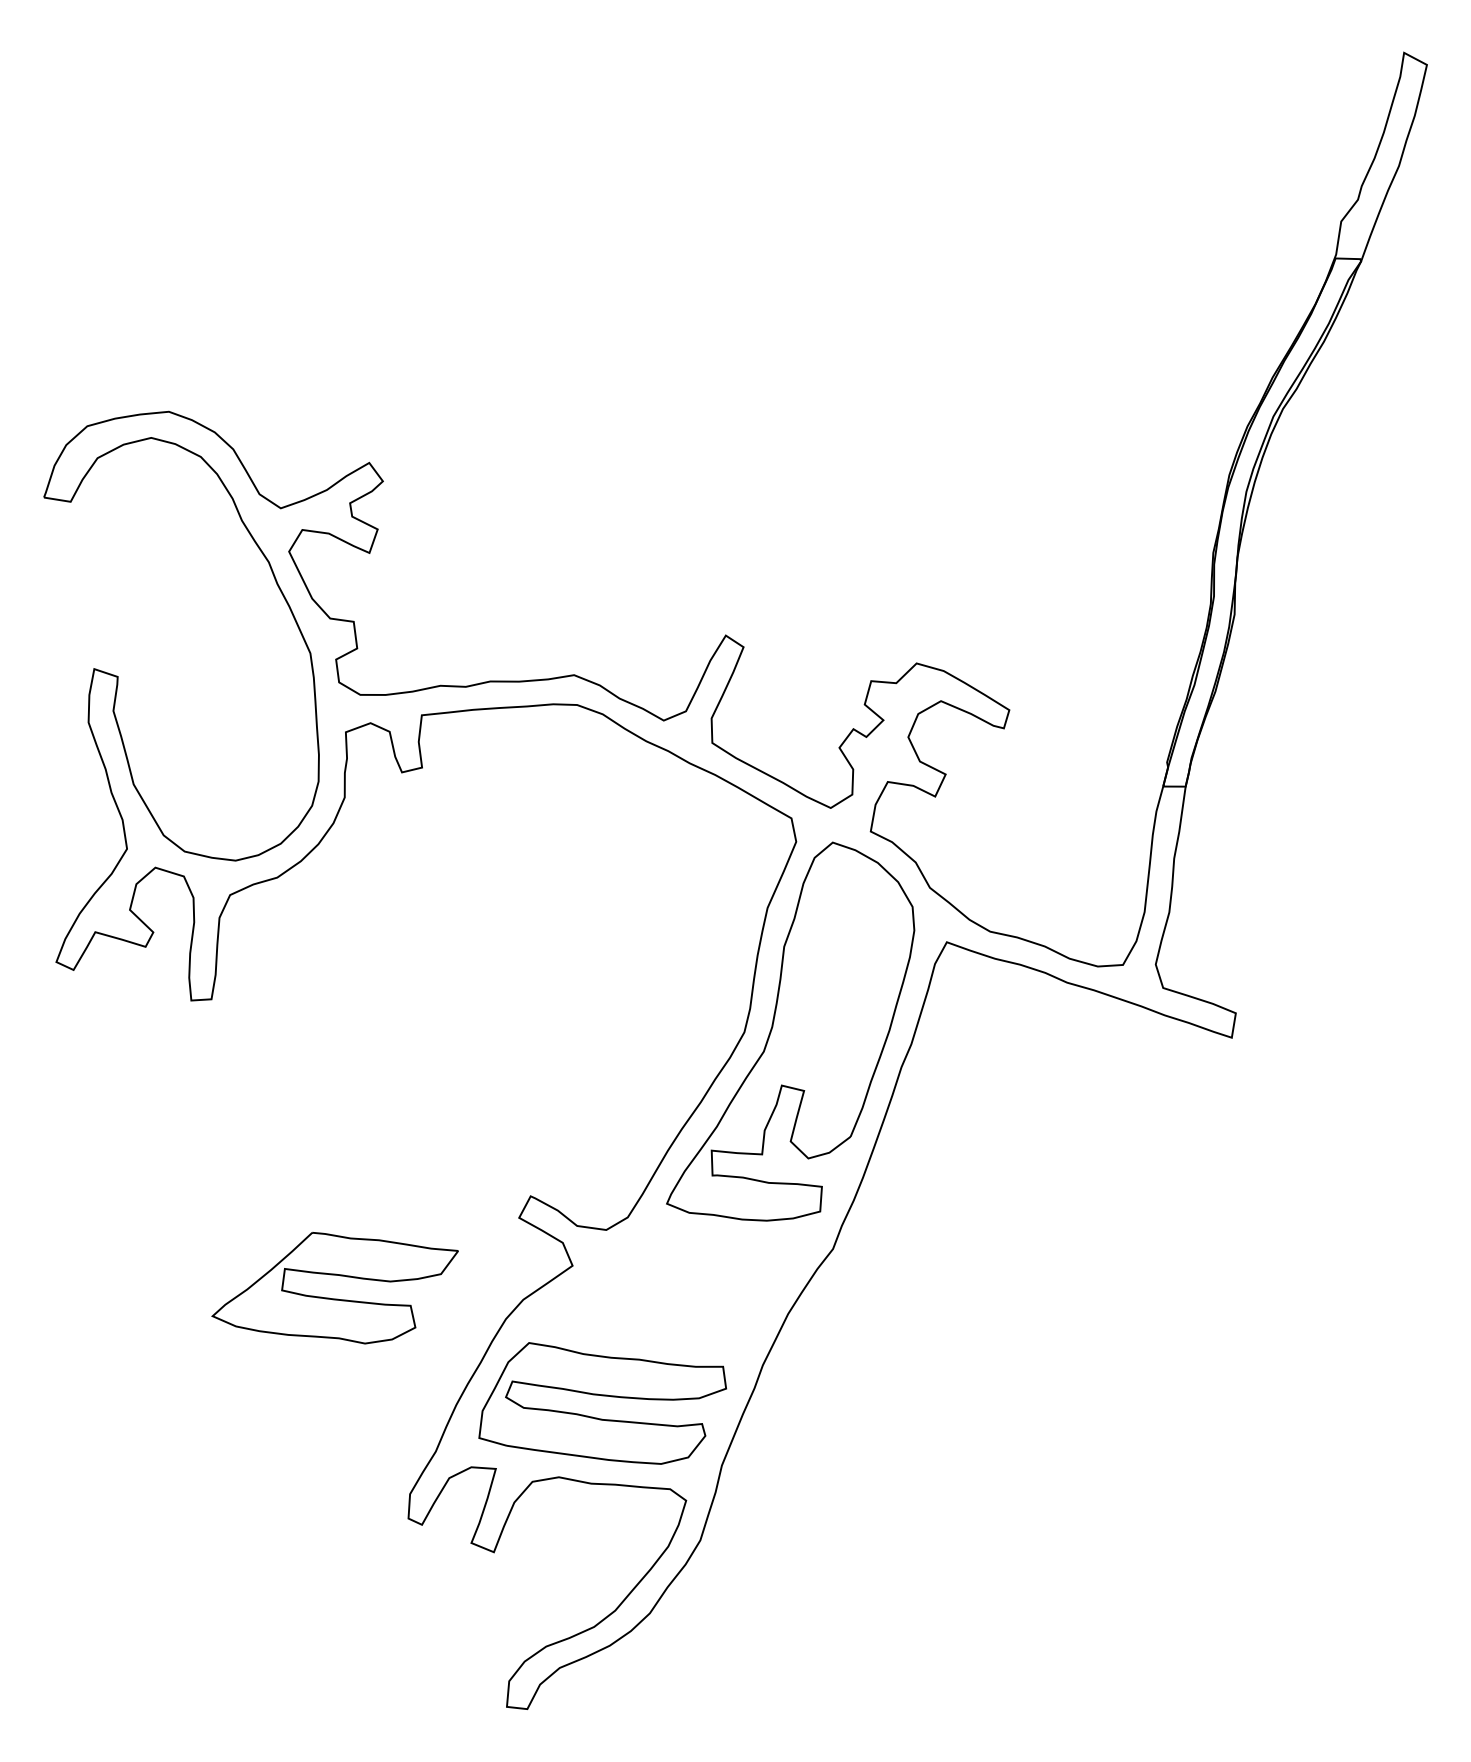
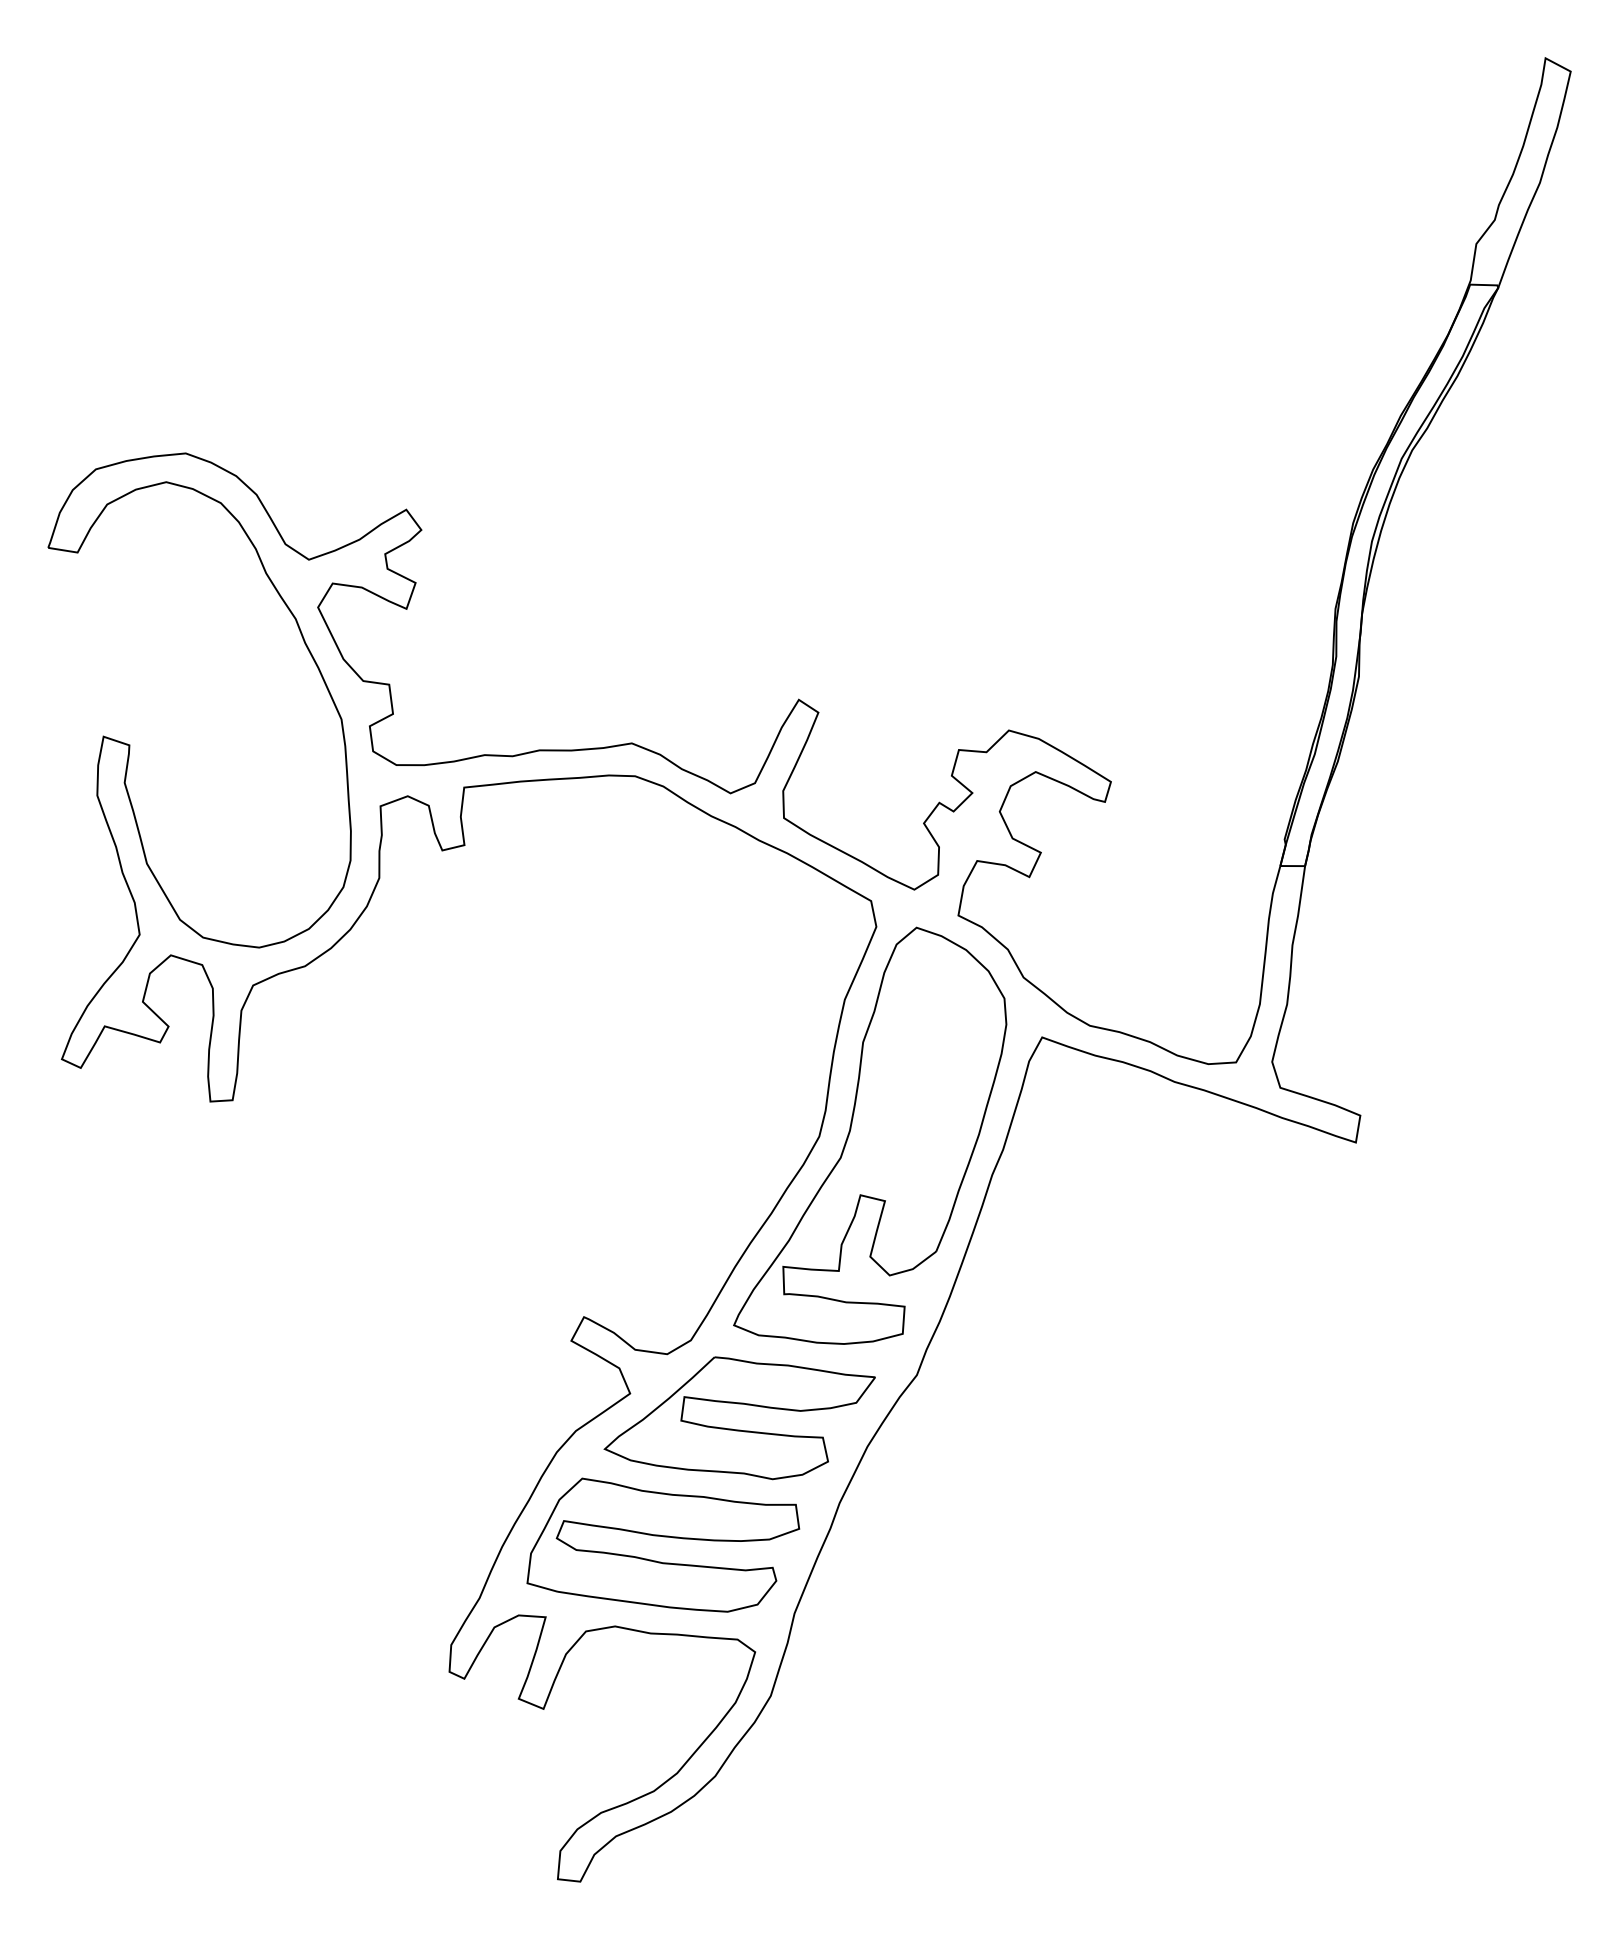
part: (334, 1298) -> (739, 1429), moved

